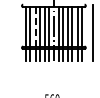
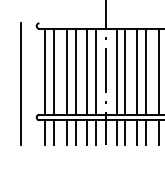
line: (35, 26) -> (66, 70), dashed -> solid
line: (15, 32) -> (22, 84), added

